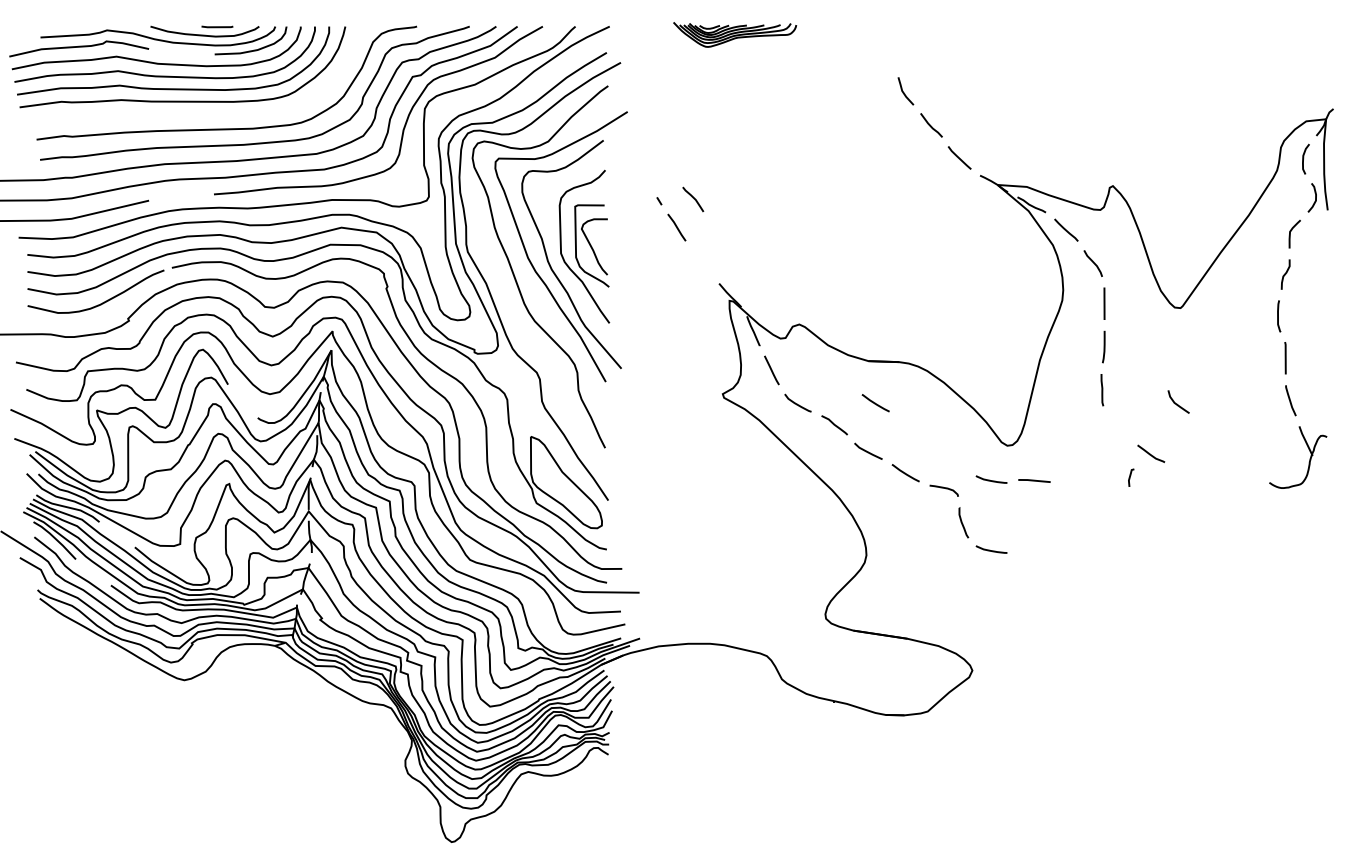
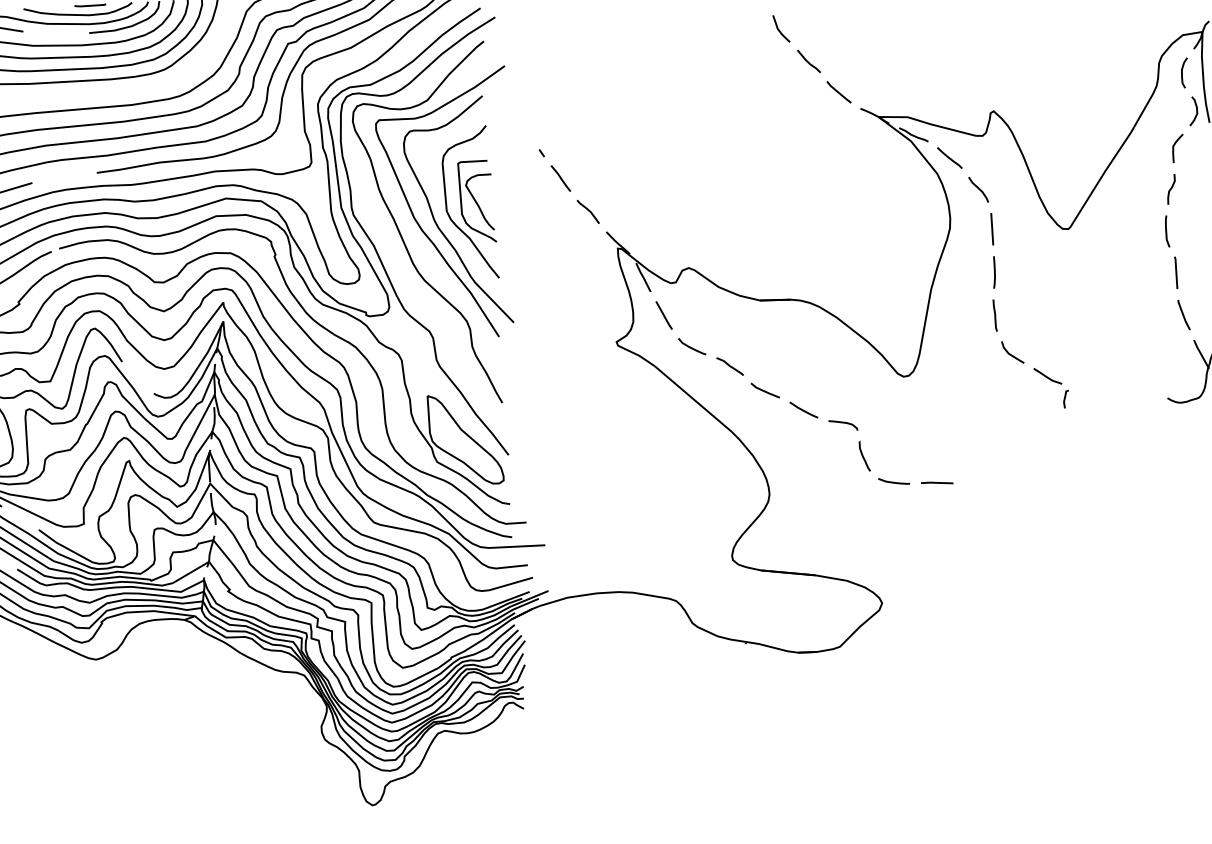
curve: (693, 199) -> (588, 211), moved
line: (875, 403) -> (769, 342), removed
curve: (1177, 403) -> (1011, 354), moved
curve: (1130, 477) -> (1065, 398), moved
curve: (991, 480) -> (889, 412), removed
line: (1034, 480) -> (937, 482), moved

